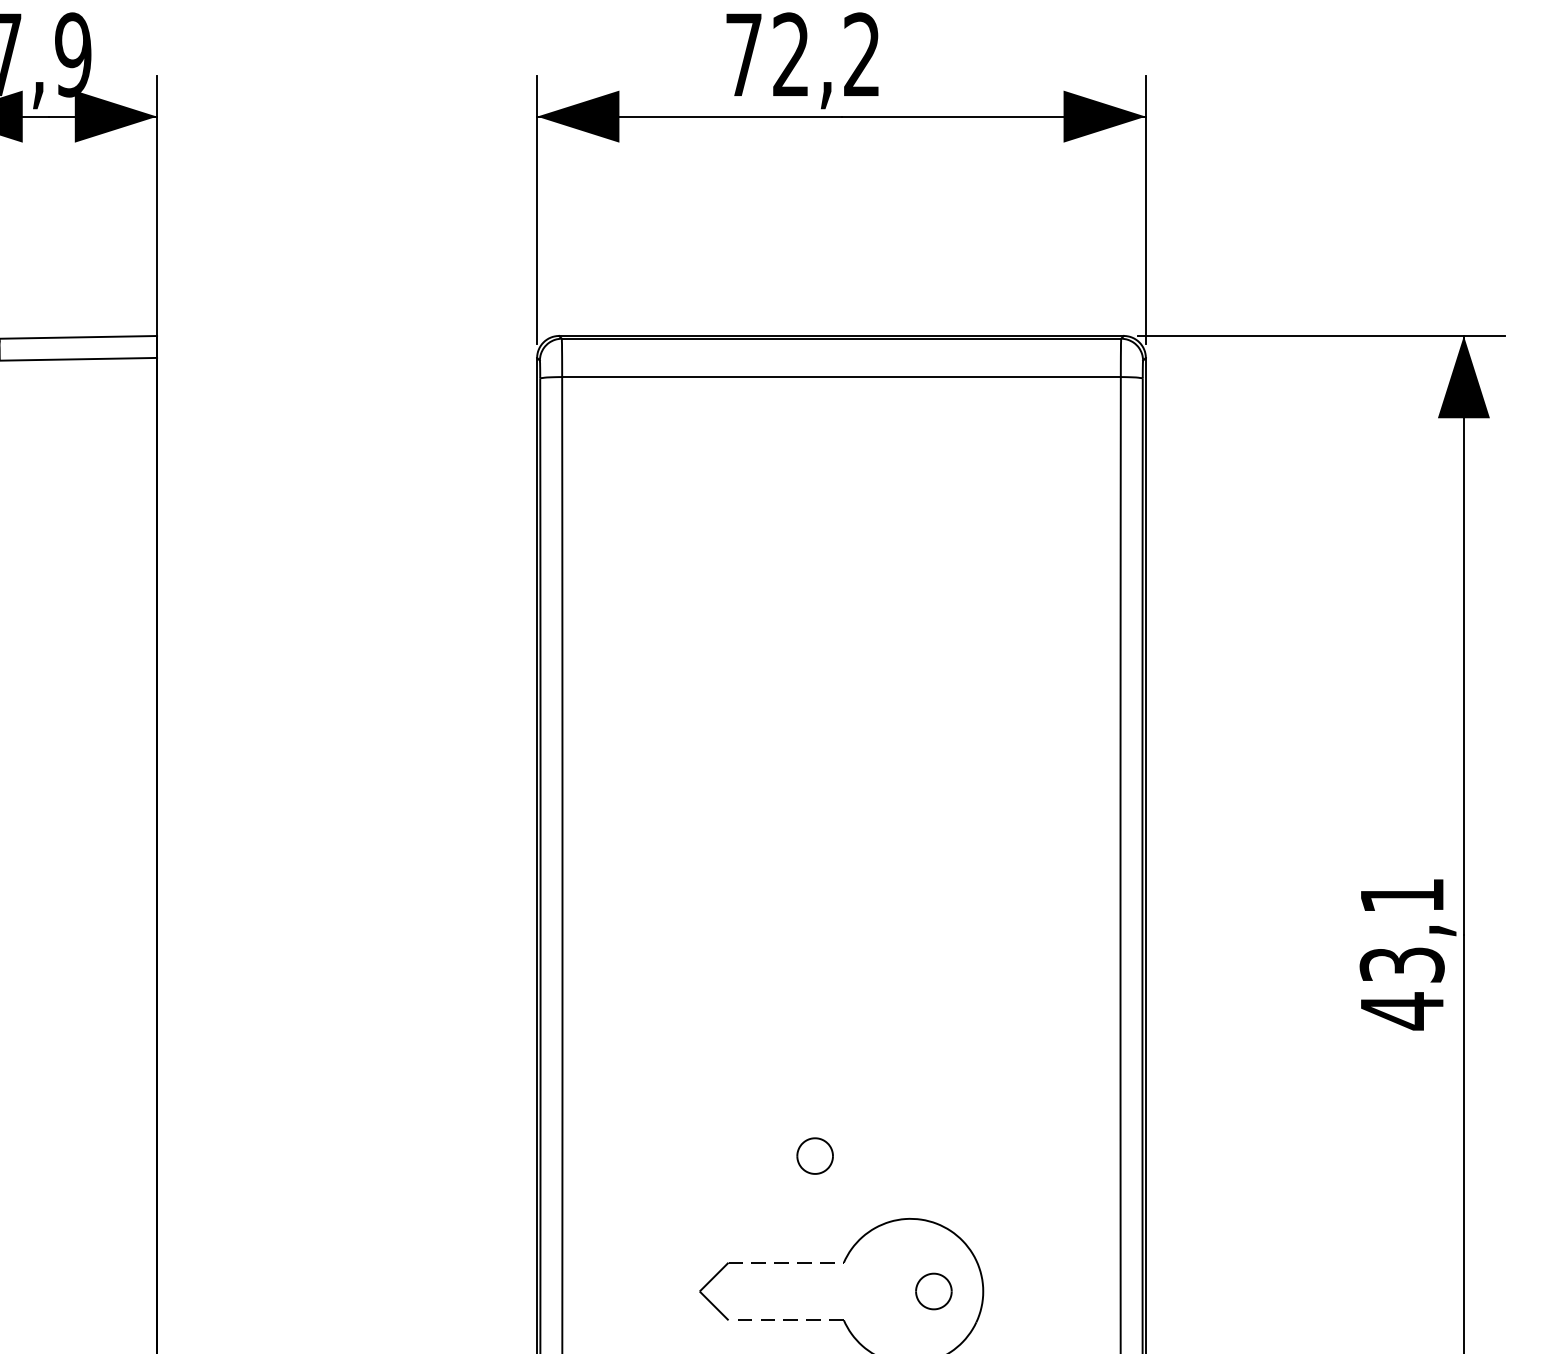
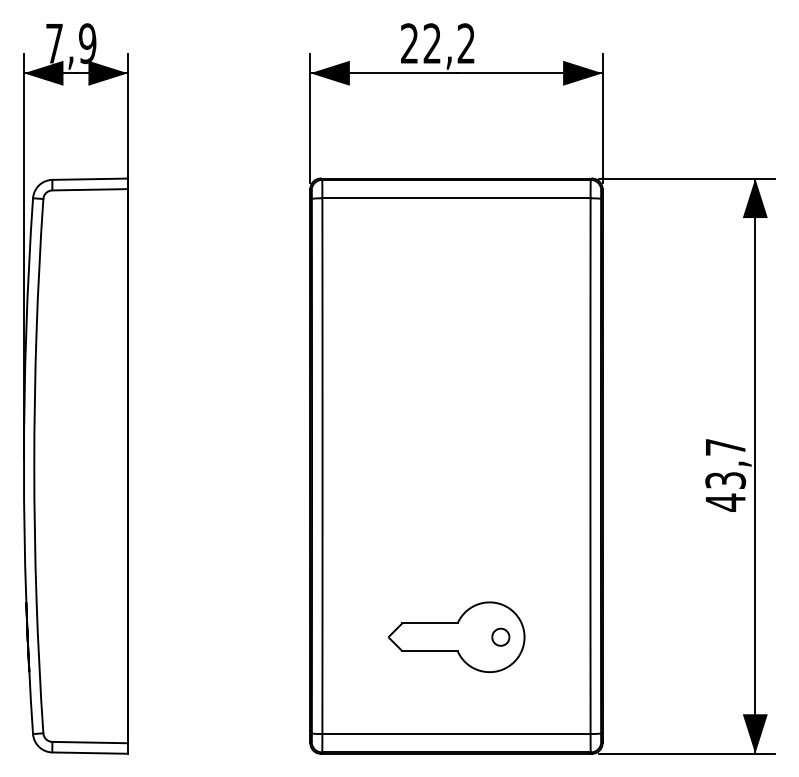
text: (743, 54) -> (409, 43), 72,2 -> 22,2
text: (1401, 896) -> (725, 447), 43,1 -> 43,7
part: (814, 1154) -> (443, 571), removed
line: (785, 1262) -> (429, 623), dashed -> solid
line: (785, 1321) -> (429, 651), dashed -> solid

